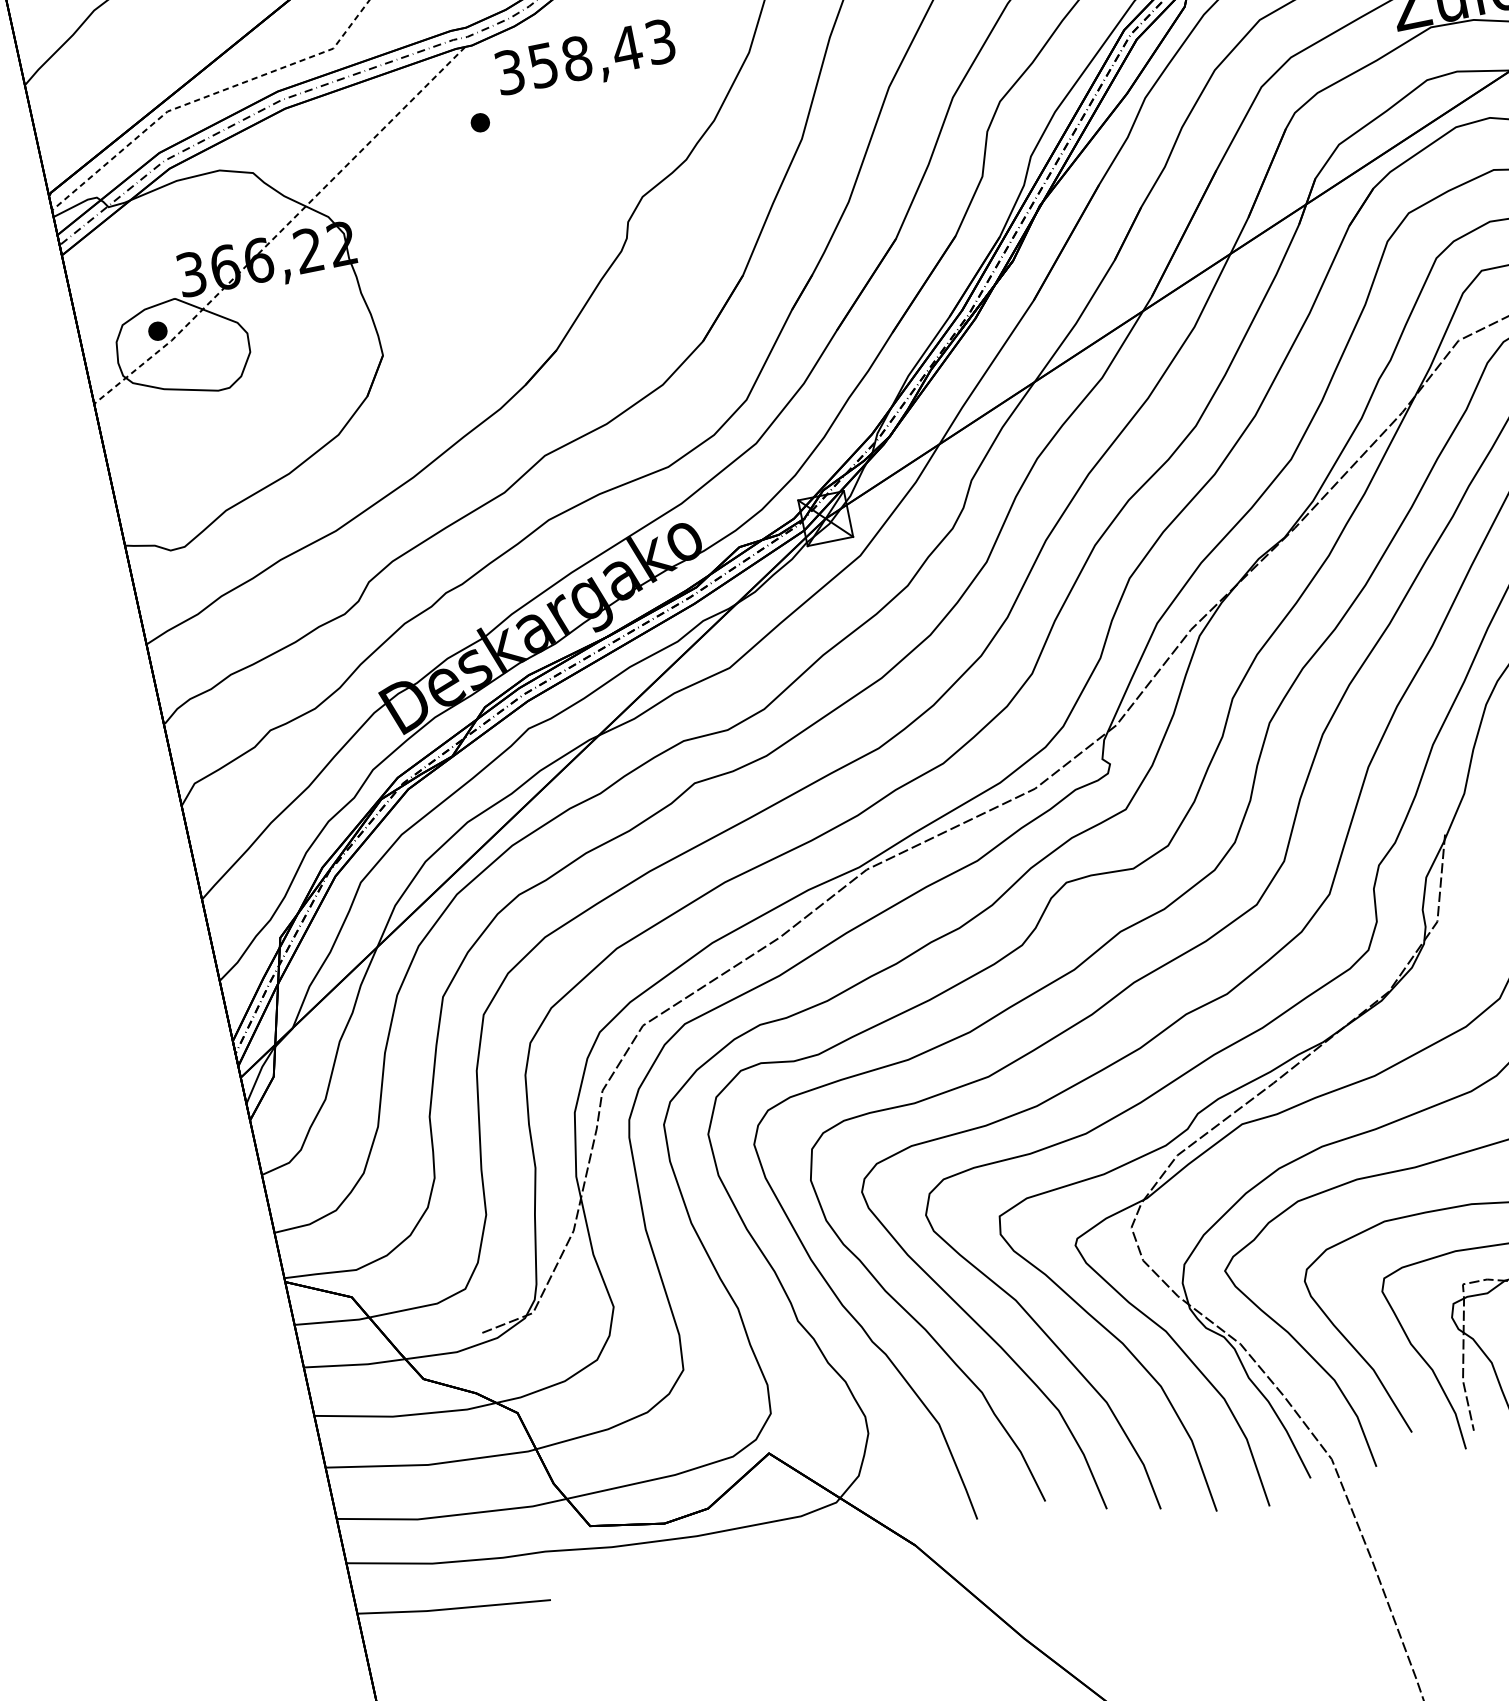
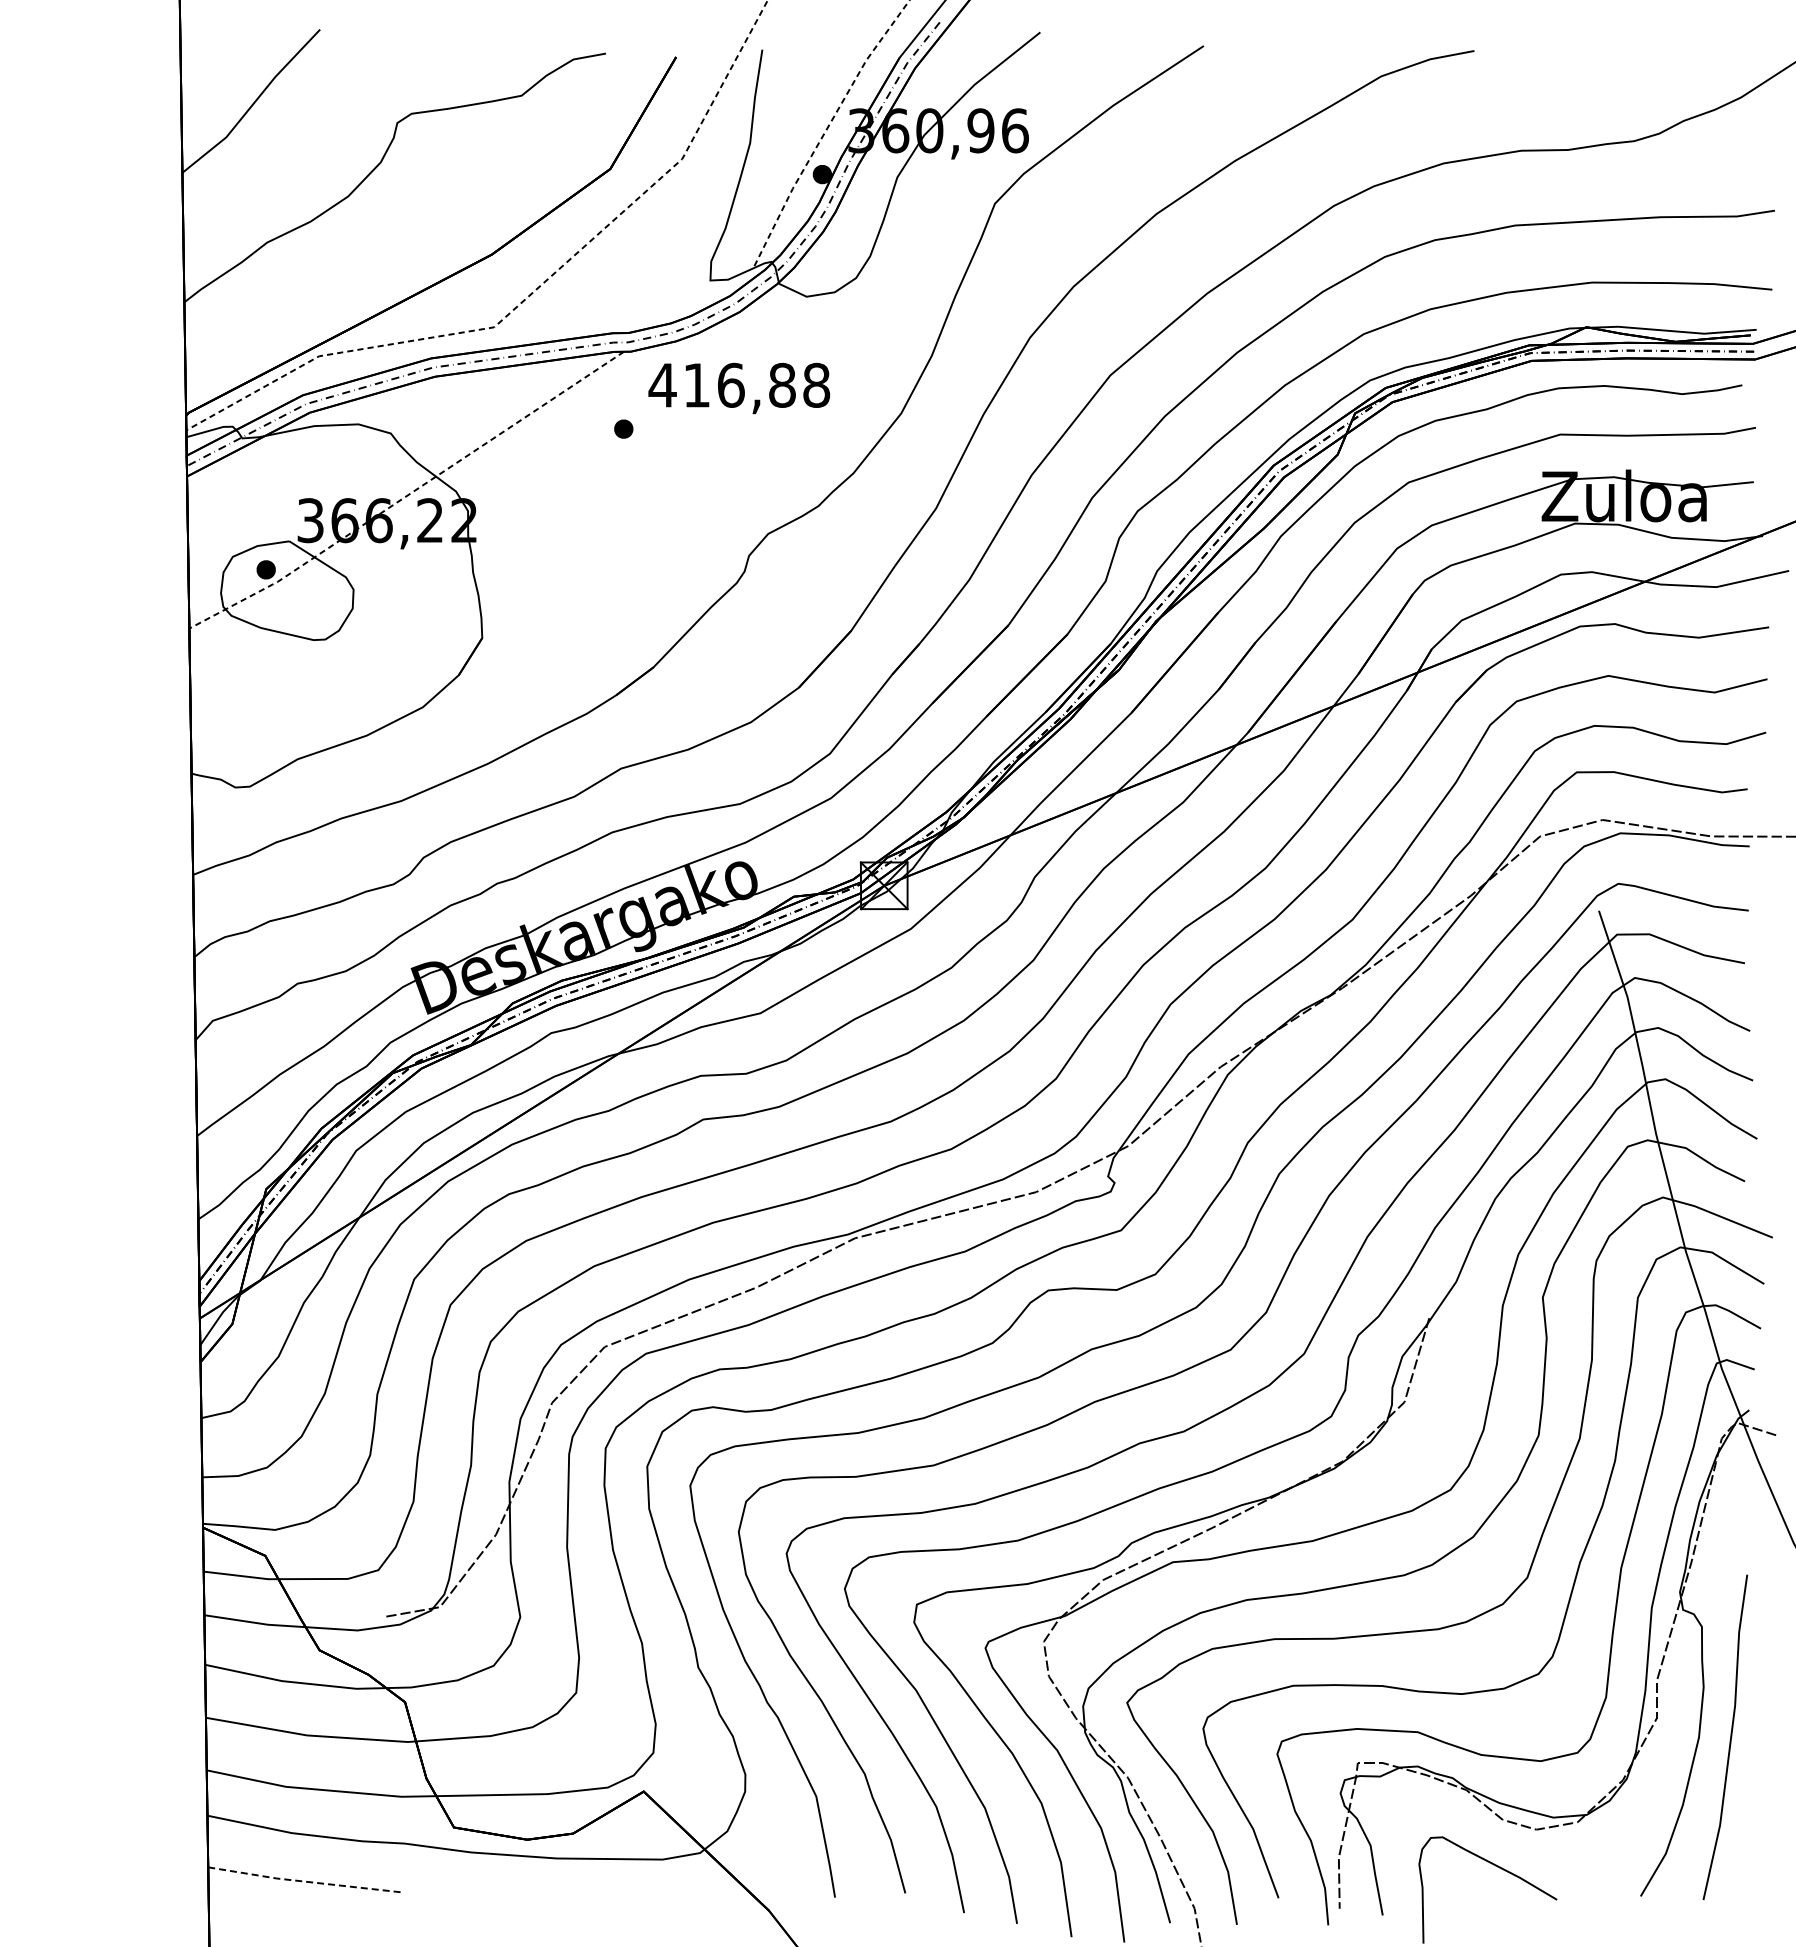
text: (584, 56) -> (739, 384), 358,43 -> 416,88
line: (453, 1608) -> (303, 1881), solid -> dashed

